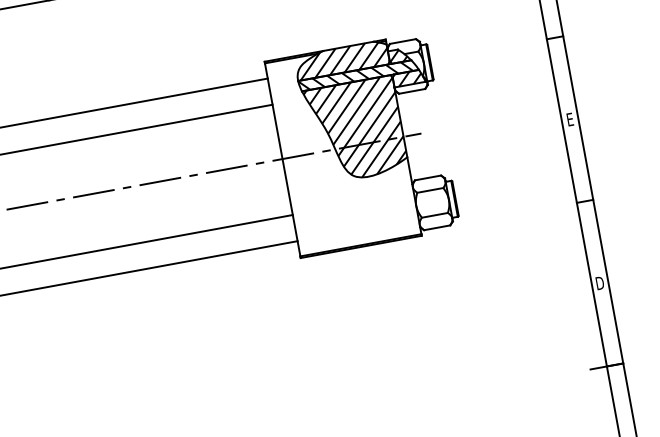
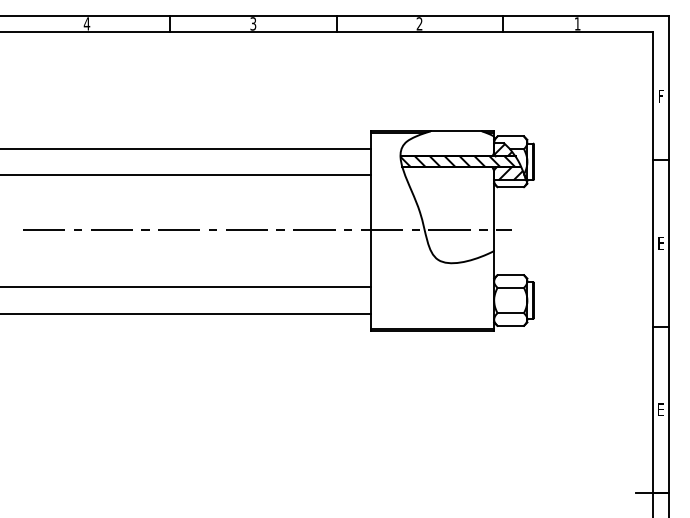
hatch: (343, 59) -> (448, 143), removed
hatch: (355, 129) -> (448, 214), removed
text: (599, 283) -> (660, 409), D -> E

